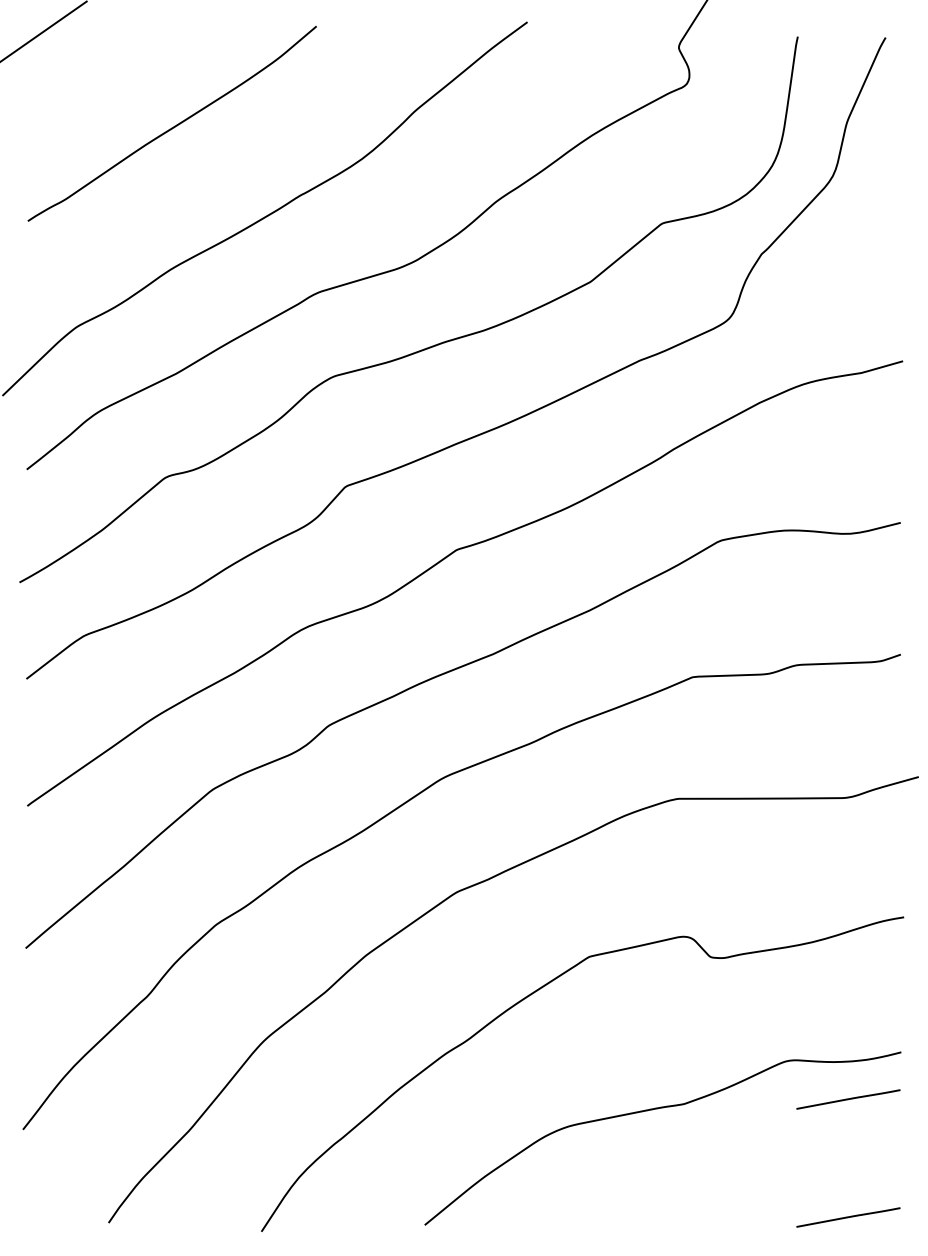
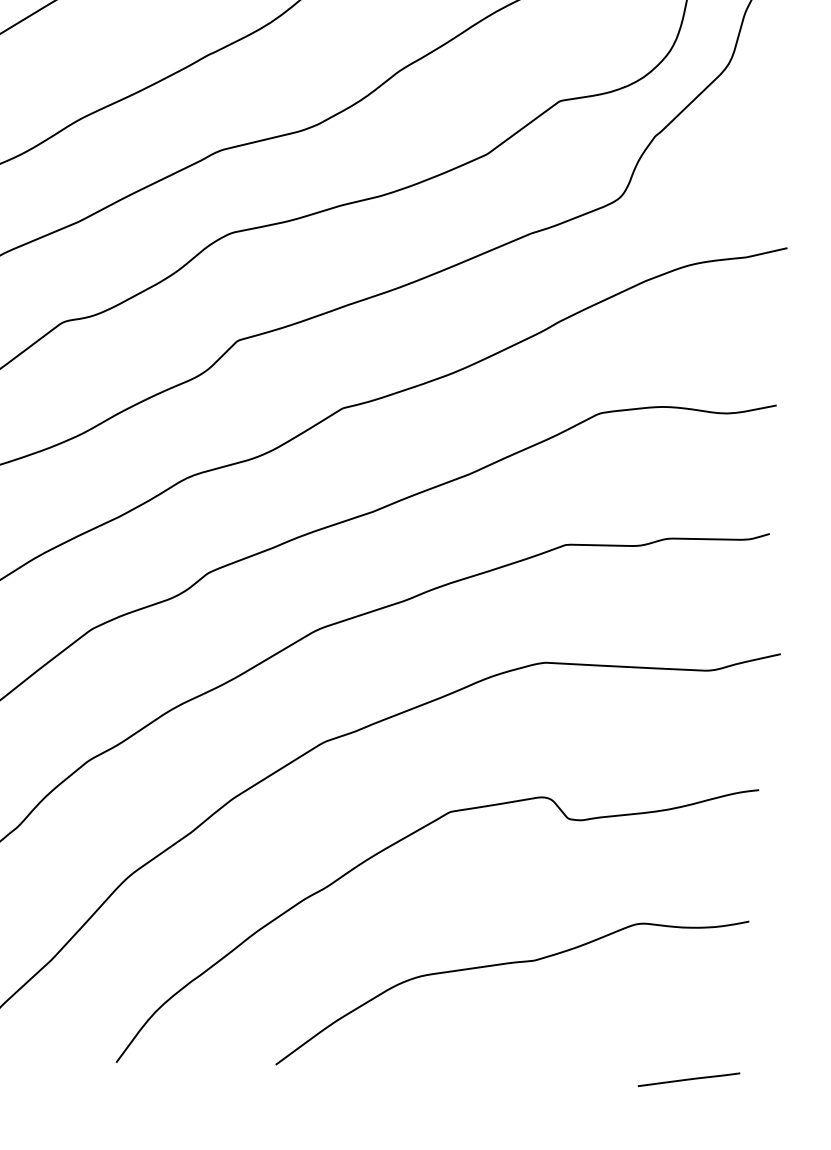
line: (848, 1099) -> (695, 964), removed

